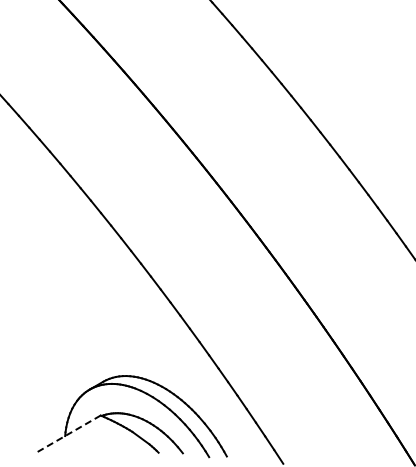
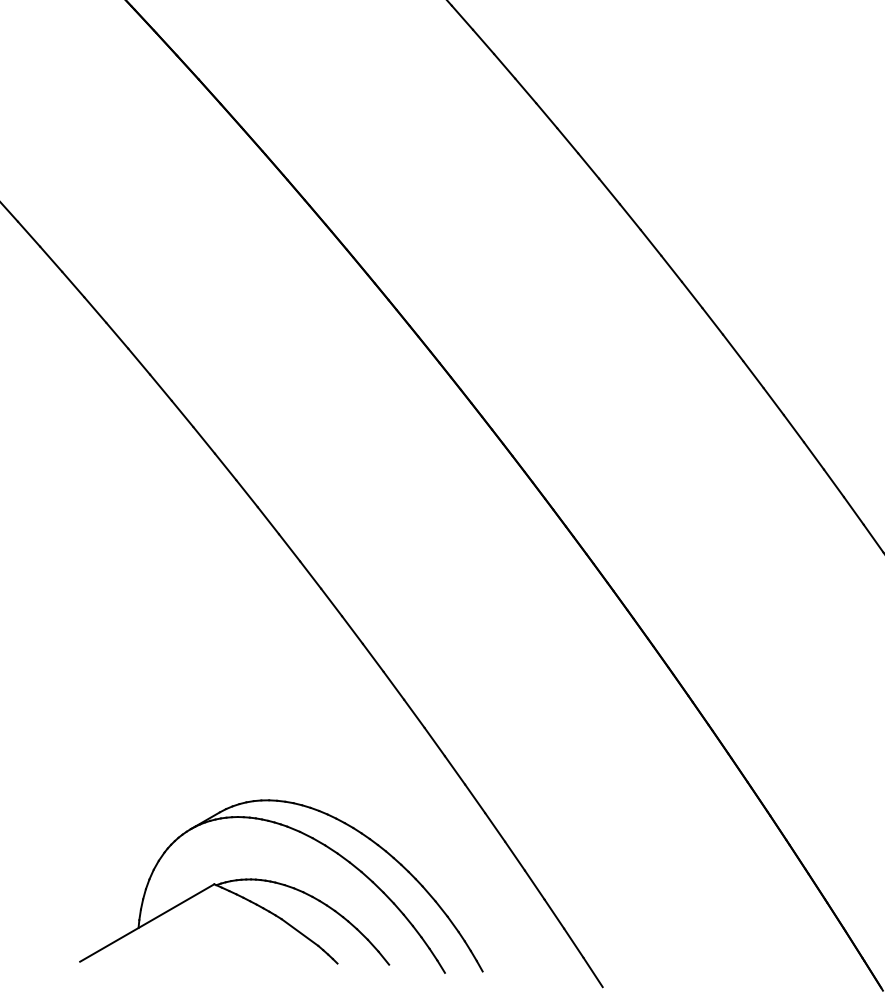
line: (68, 433) -> (145, 922), dashed -> solid

